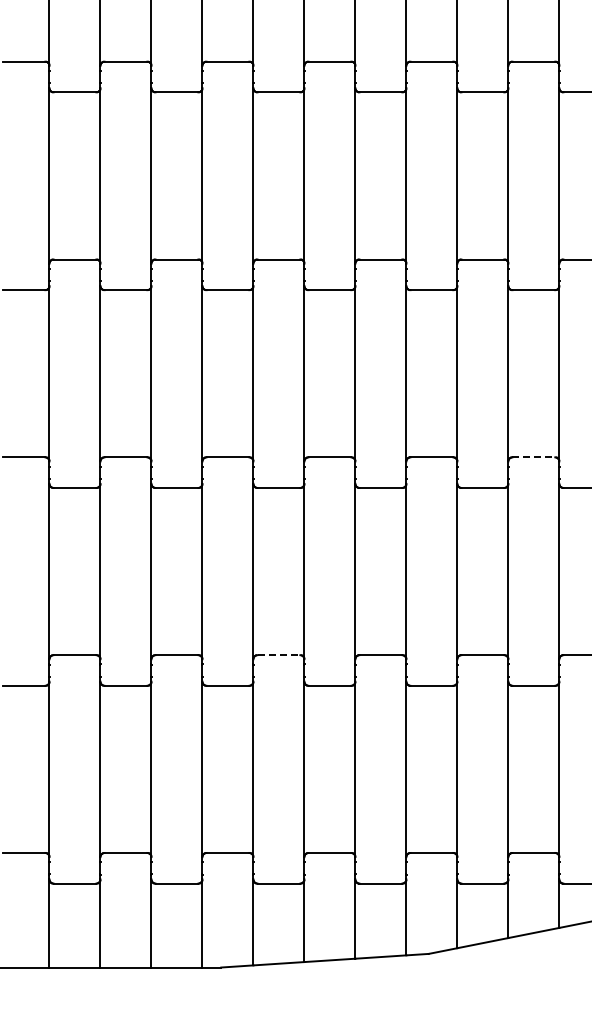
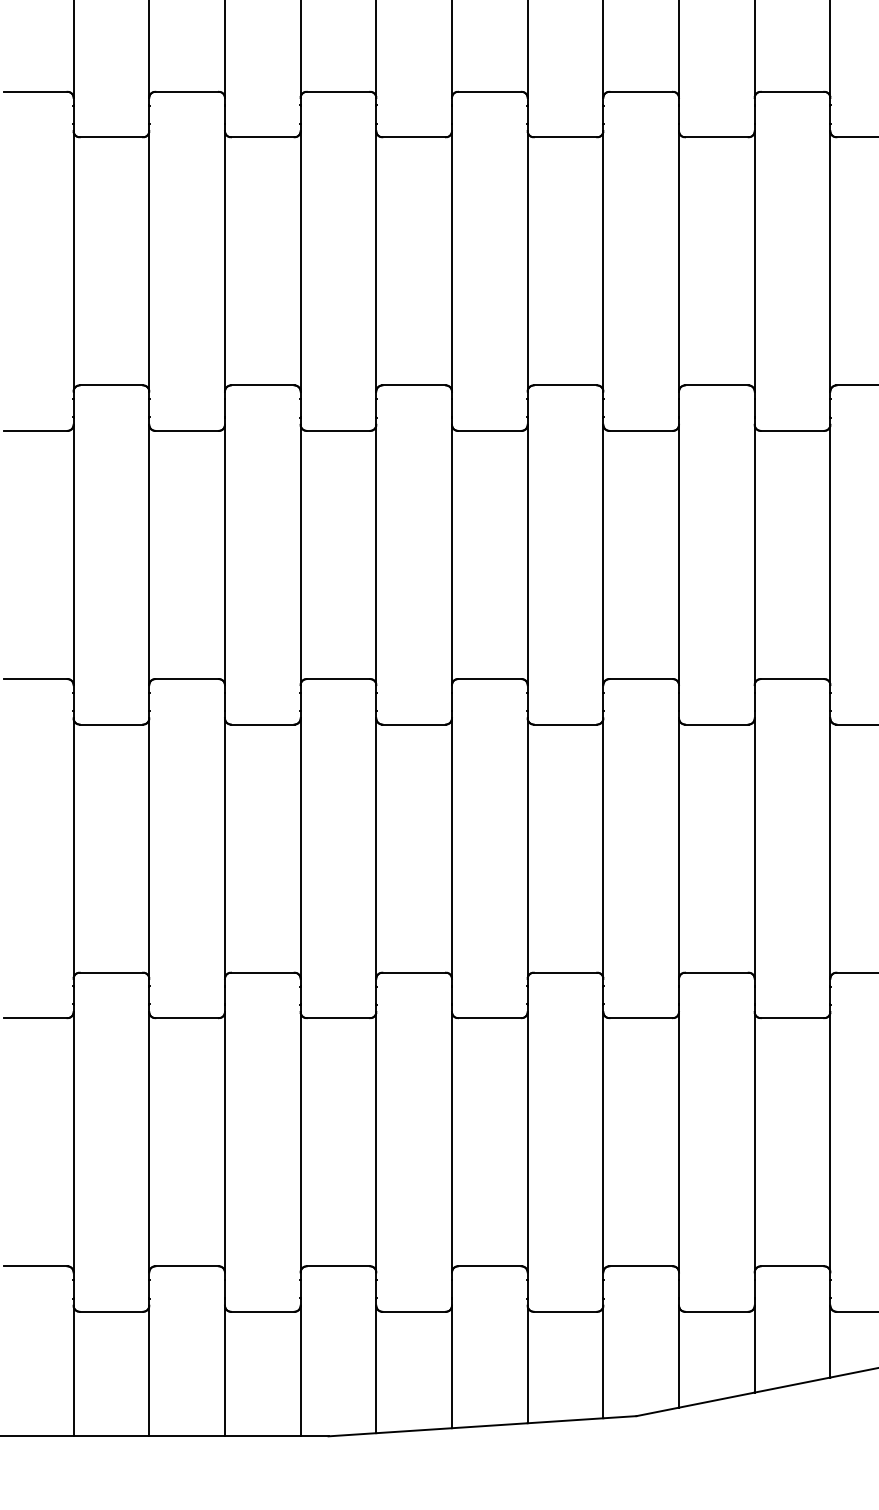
line: (534, 457) -> (793, 679), dashed -> solid
line: (279, 655) -> (415, 973), dashed -> solid

